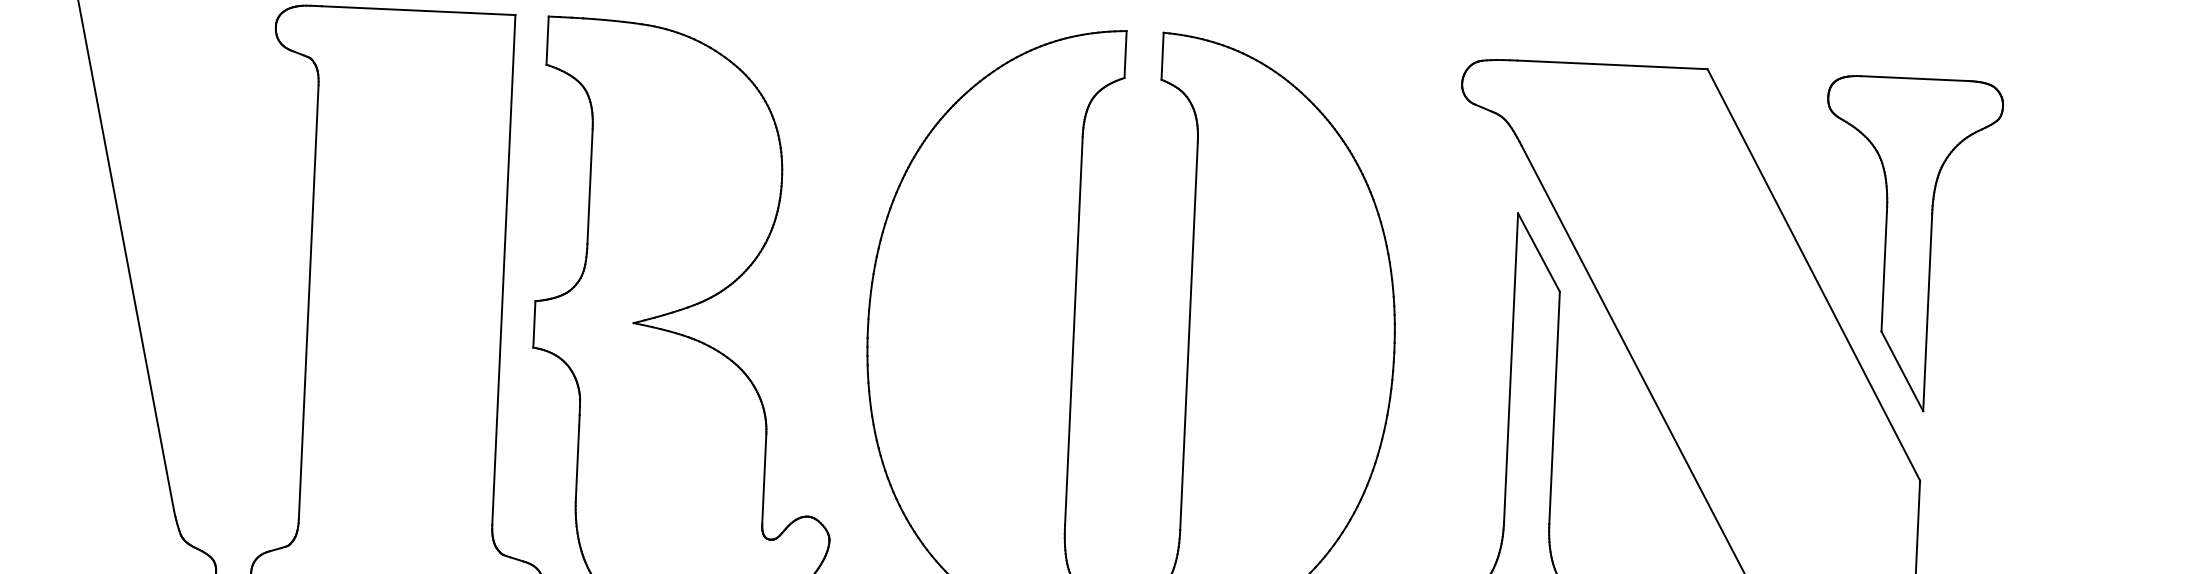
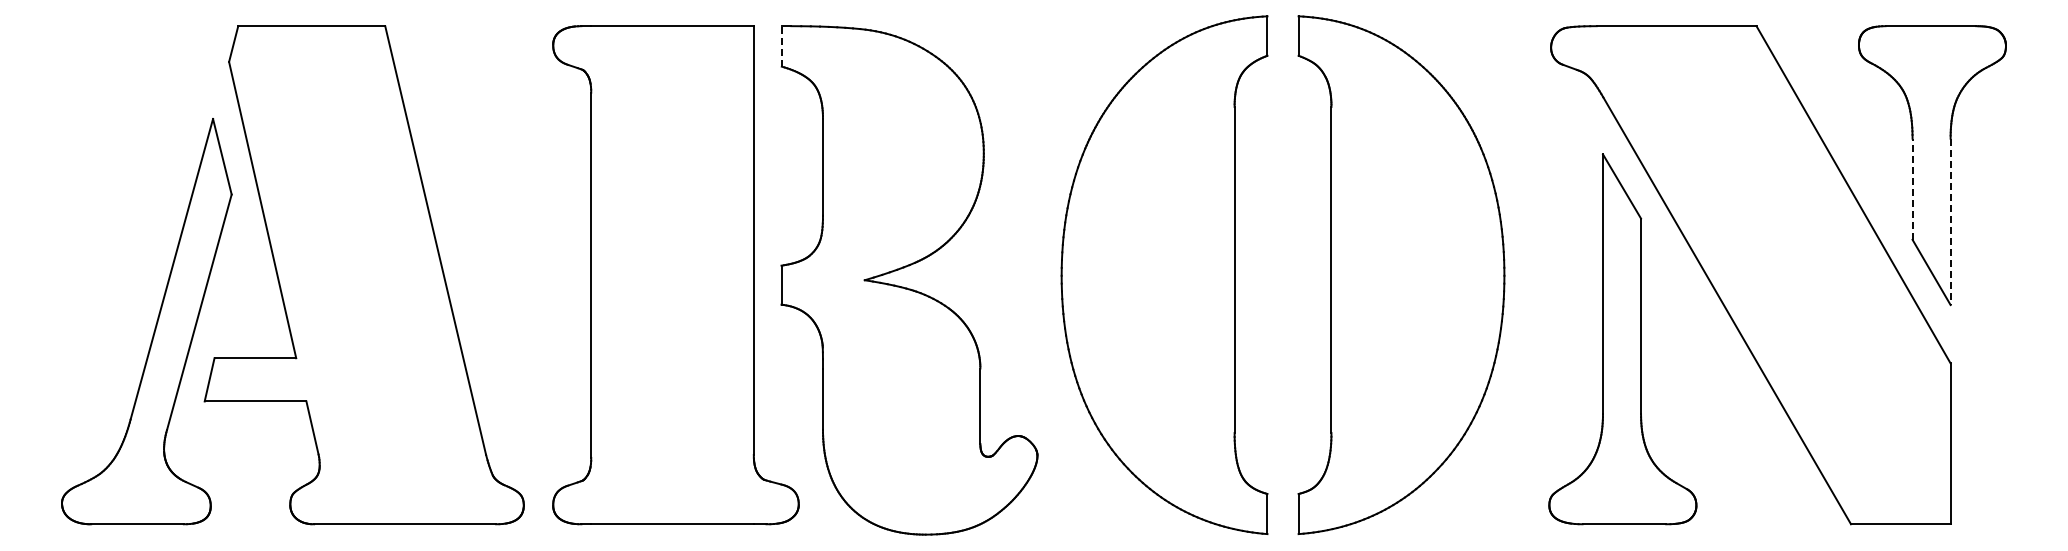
line: (547, 39) -> (781, 45), solid -> dashed
line: (1884, 271) -> (1912, 189), solid -> dashed
line: (1927, 313) -> (1950, 222), solid -> dashed

